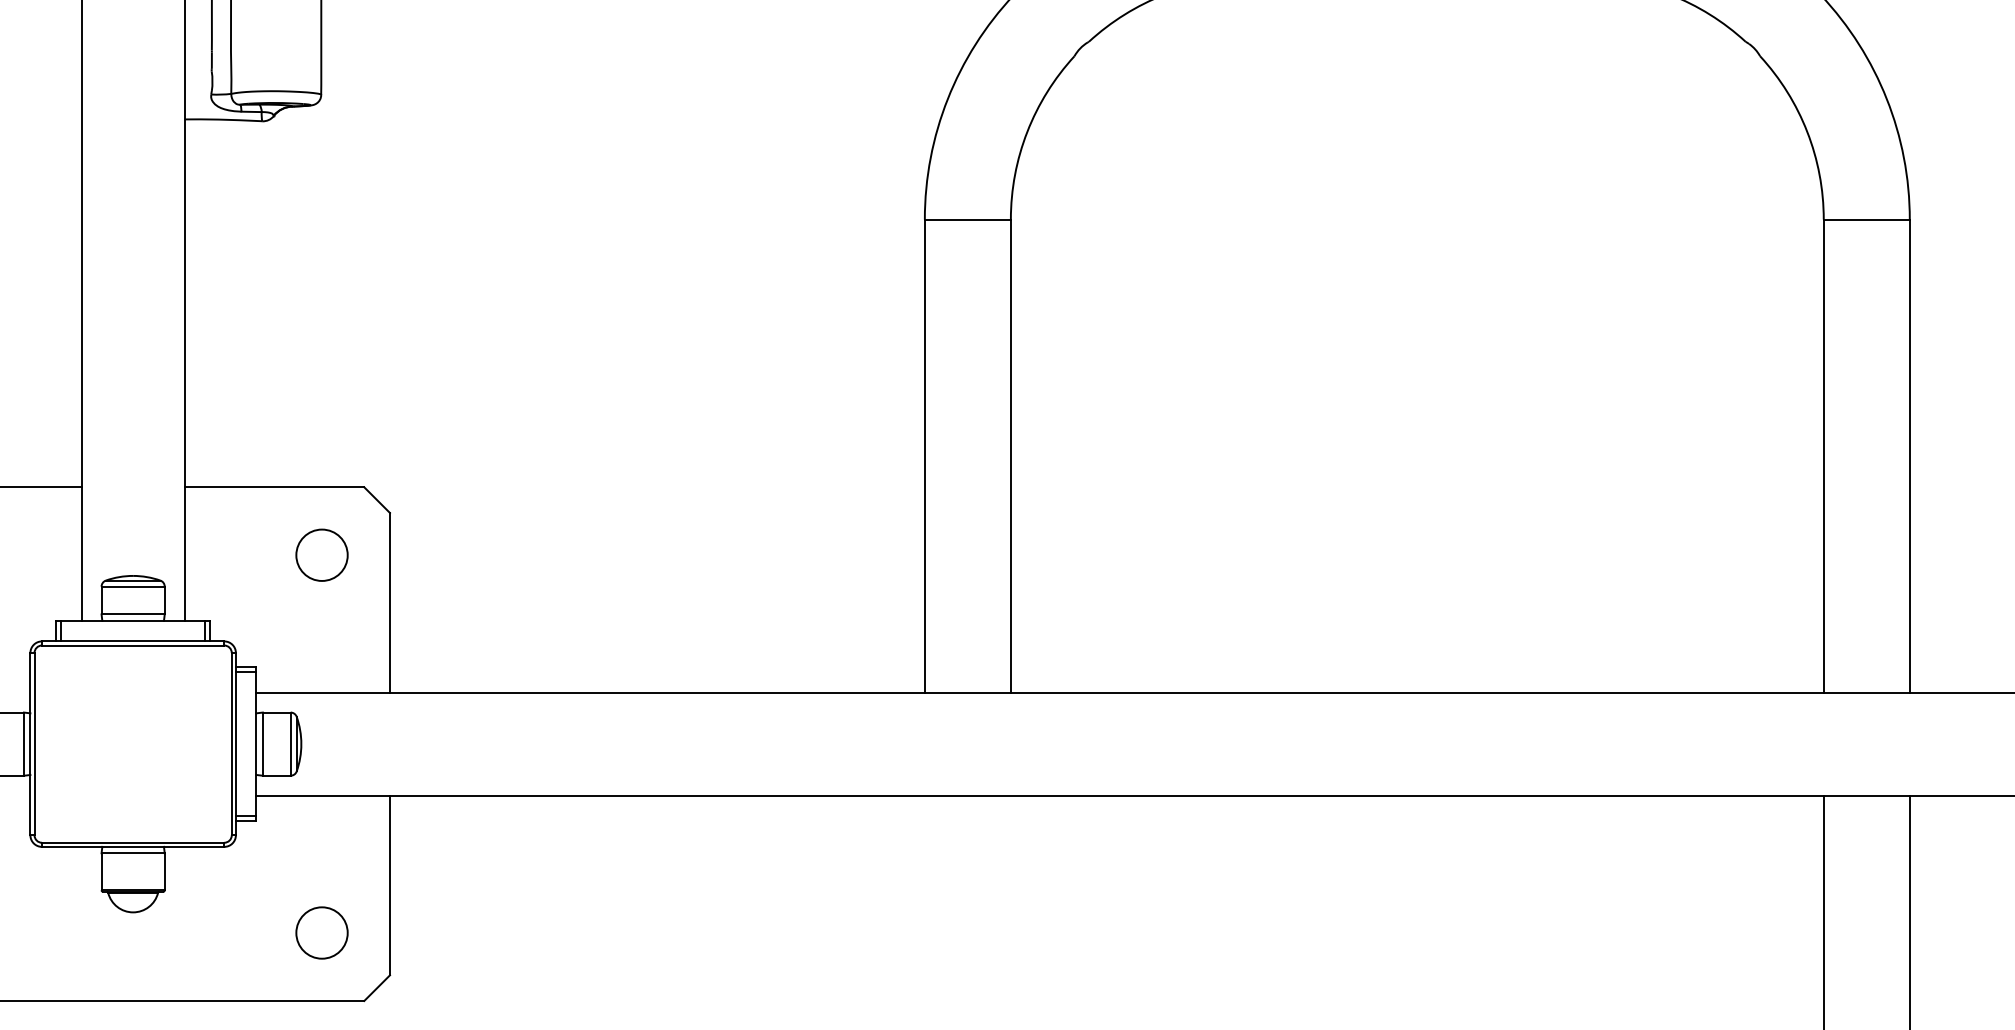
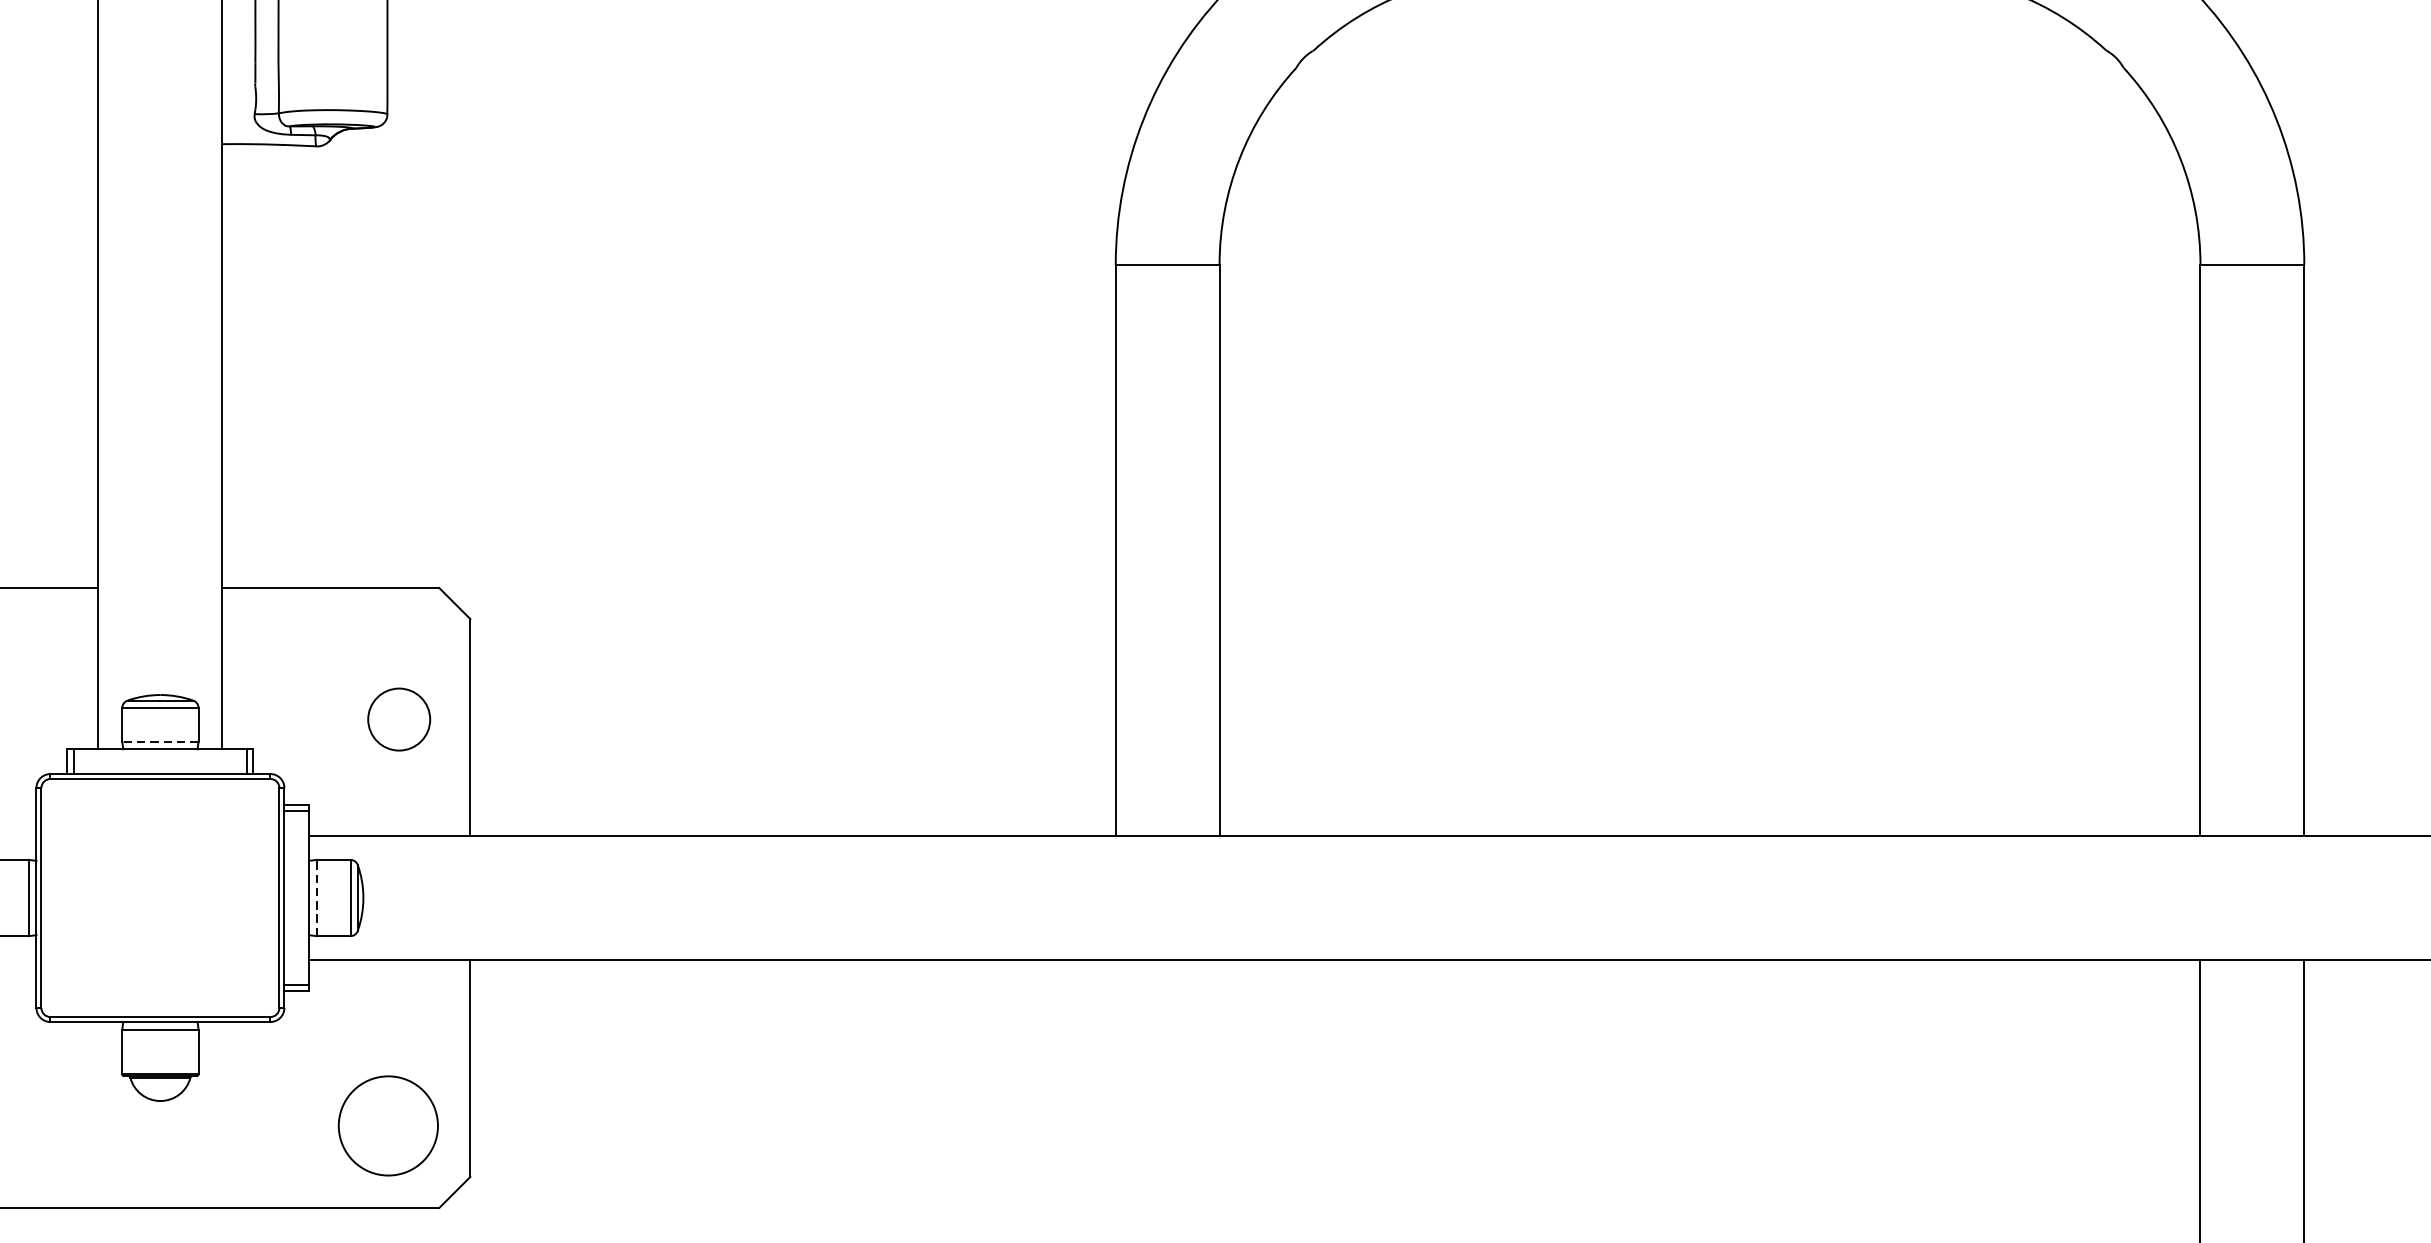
circle: (321, 554) -> (398, 718), moved
line: (133, 614) -> (160, 741), solid -> dashed
line: (262, 744) -> (316, 898), solid -> dashed
circle: (321, 932) -> (387, 1125), size x1.6

